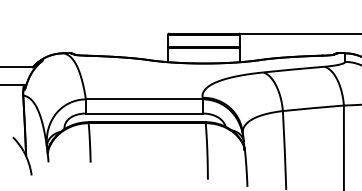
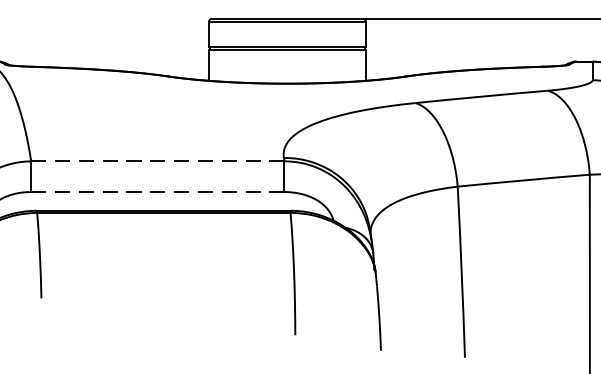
line: (144, 99) -> (158, 161), solid -> dashed
line: (144, 113) -> (158, 191), solid -> dashed

